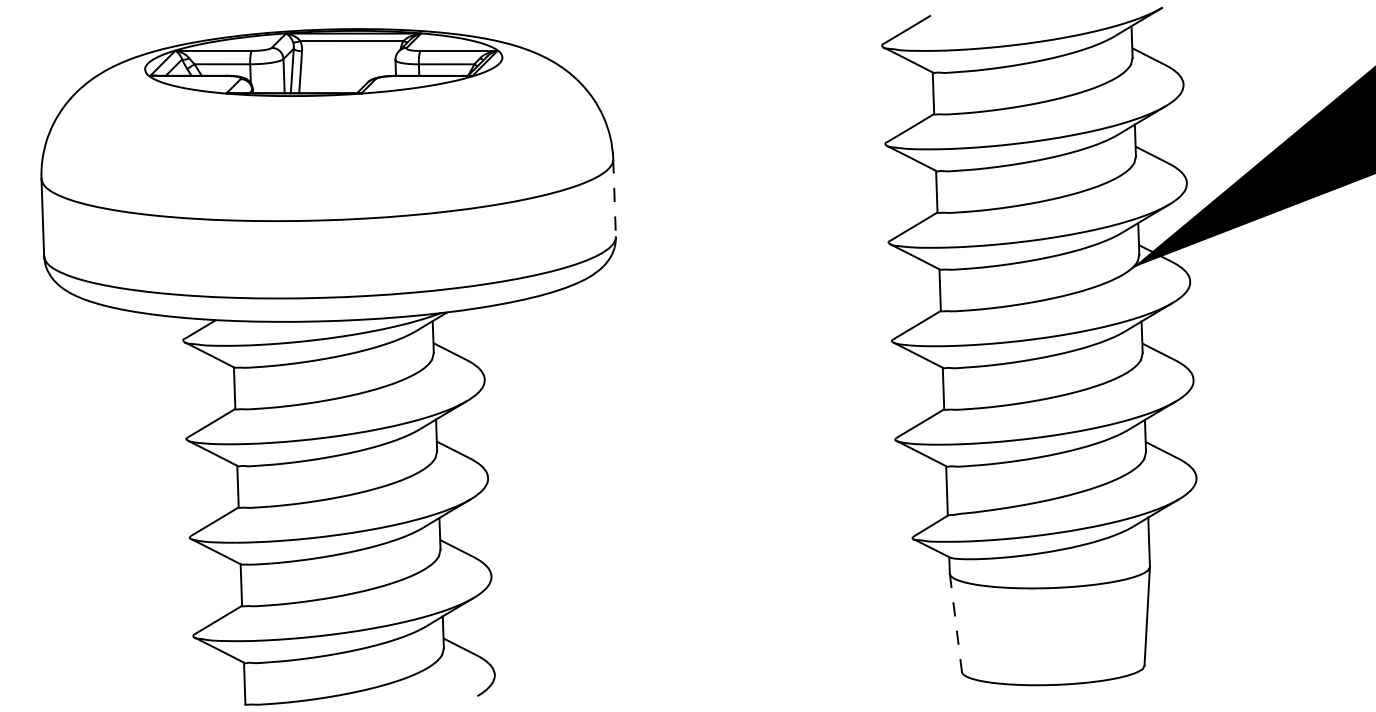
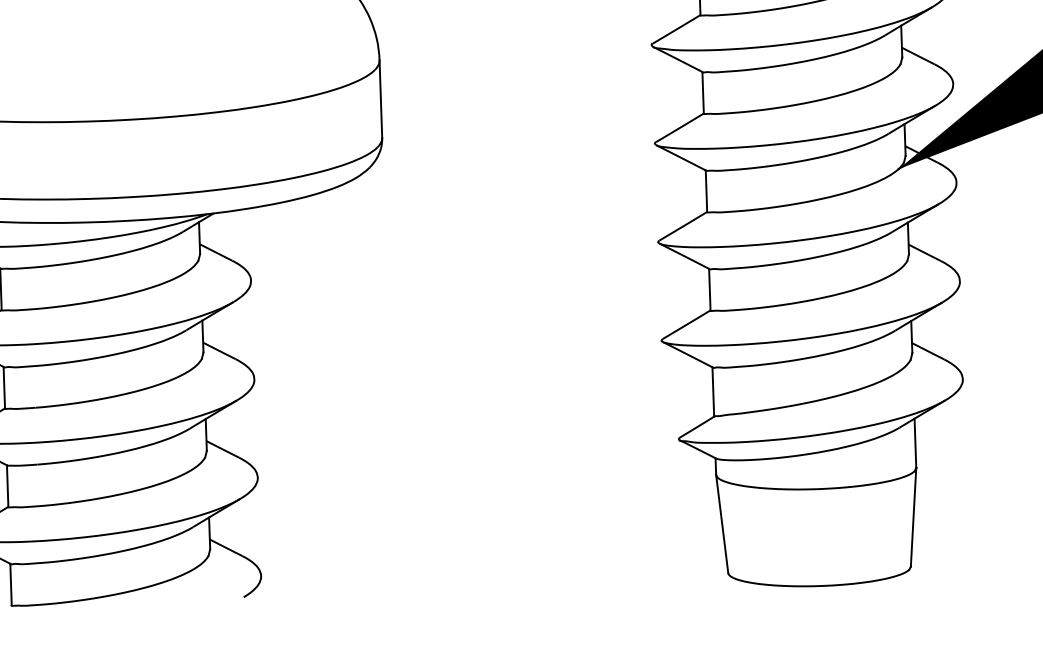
line: (614, 197) -> (380, 98), dashed -> solid
line: (955, 623) -> (721, 524), dashed -> solid

